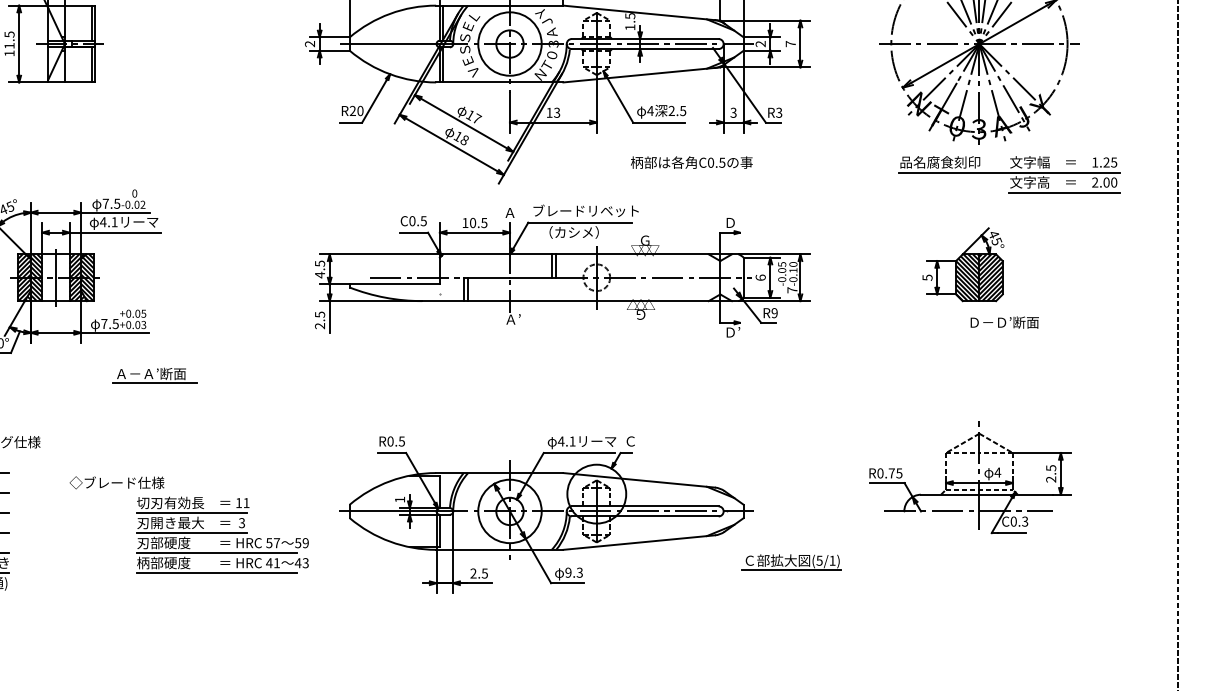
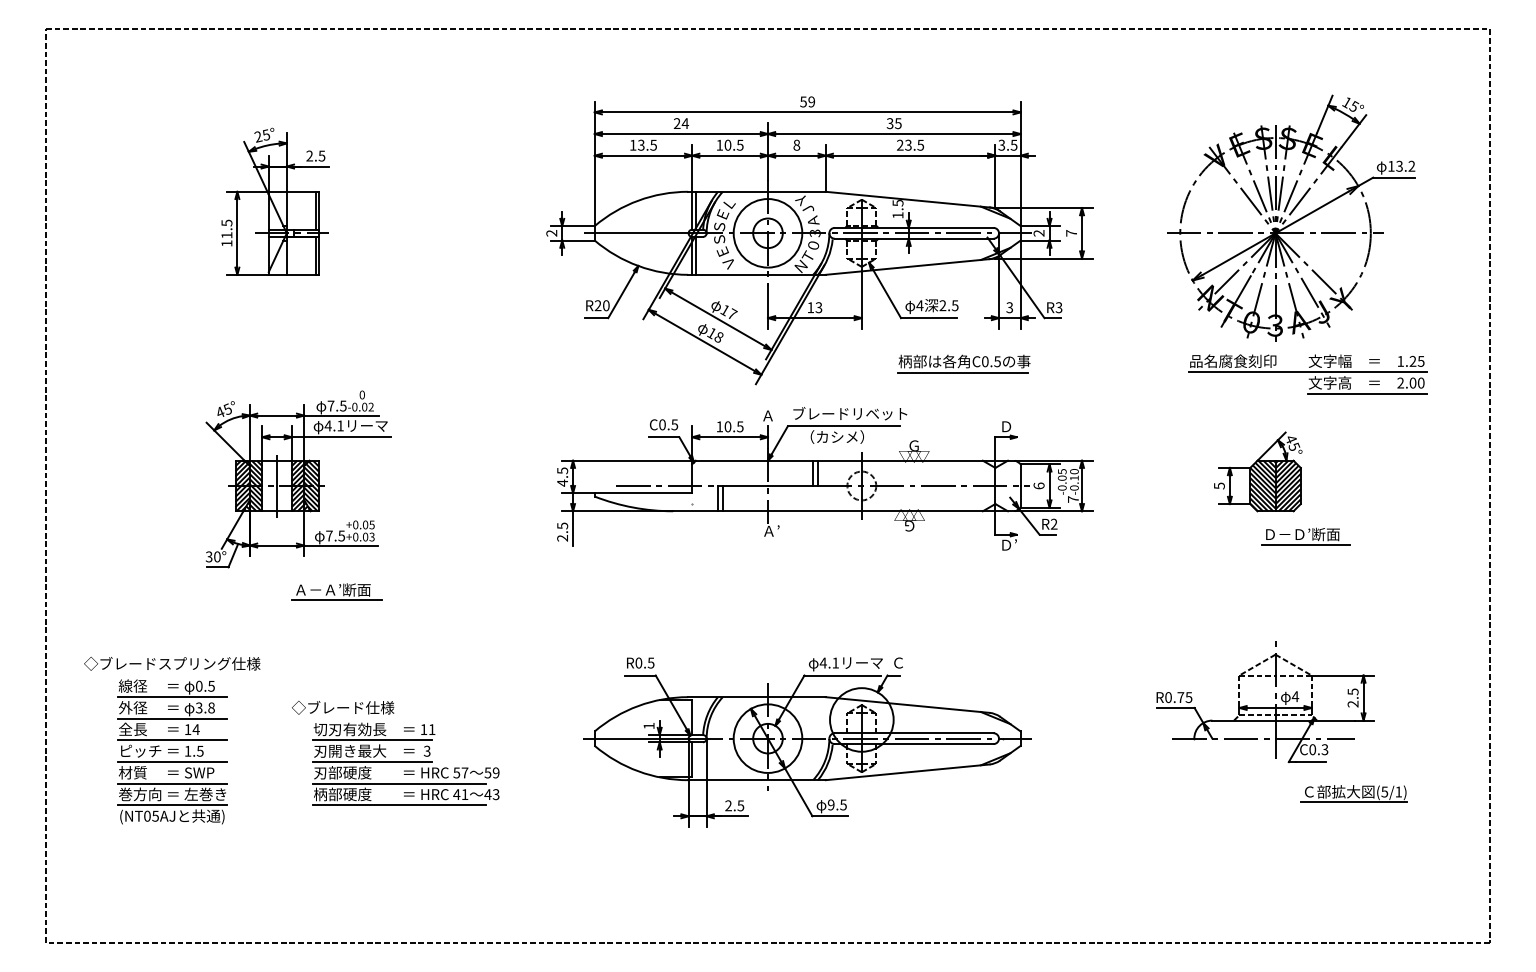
line: (689, 172) -> (962, 372), added
text: (774, 313) -> (1053, 524), R9 -> R2
line: (1008, 332) -> (1306, 545), added
part: (154, 375) -> (336, 591), moved
part: (221, 534) -> (405, 763), moved
part: (790, 562) -> (1353, 793), moved
text: (579, 572) -> (843, 804), 9.3 -> 9.5

